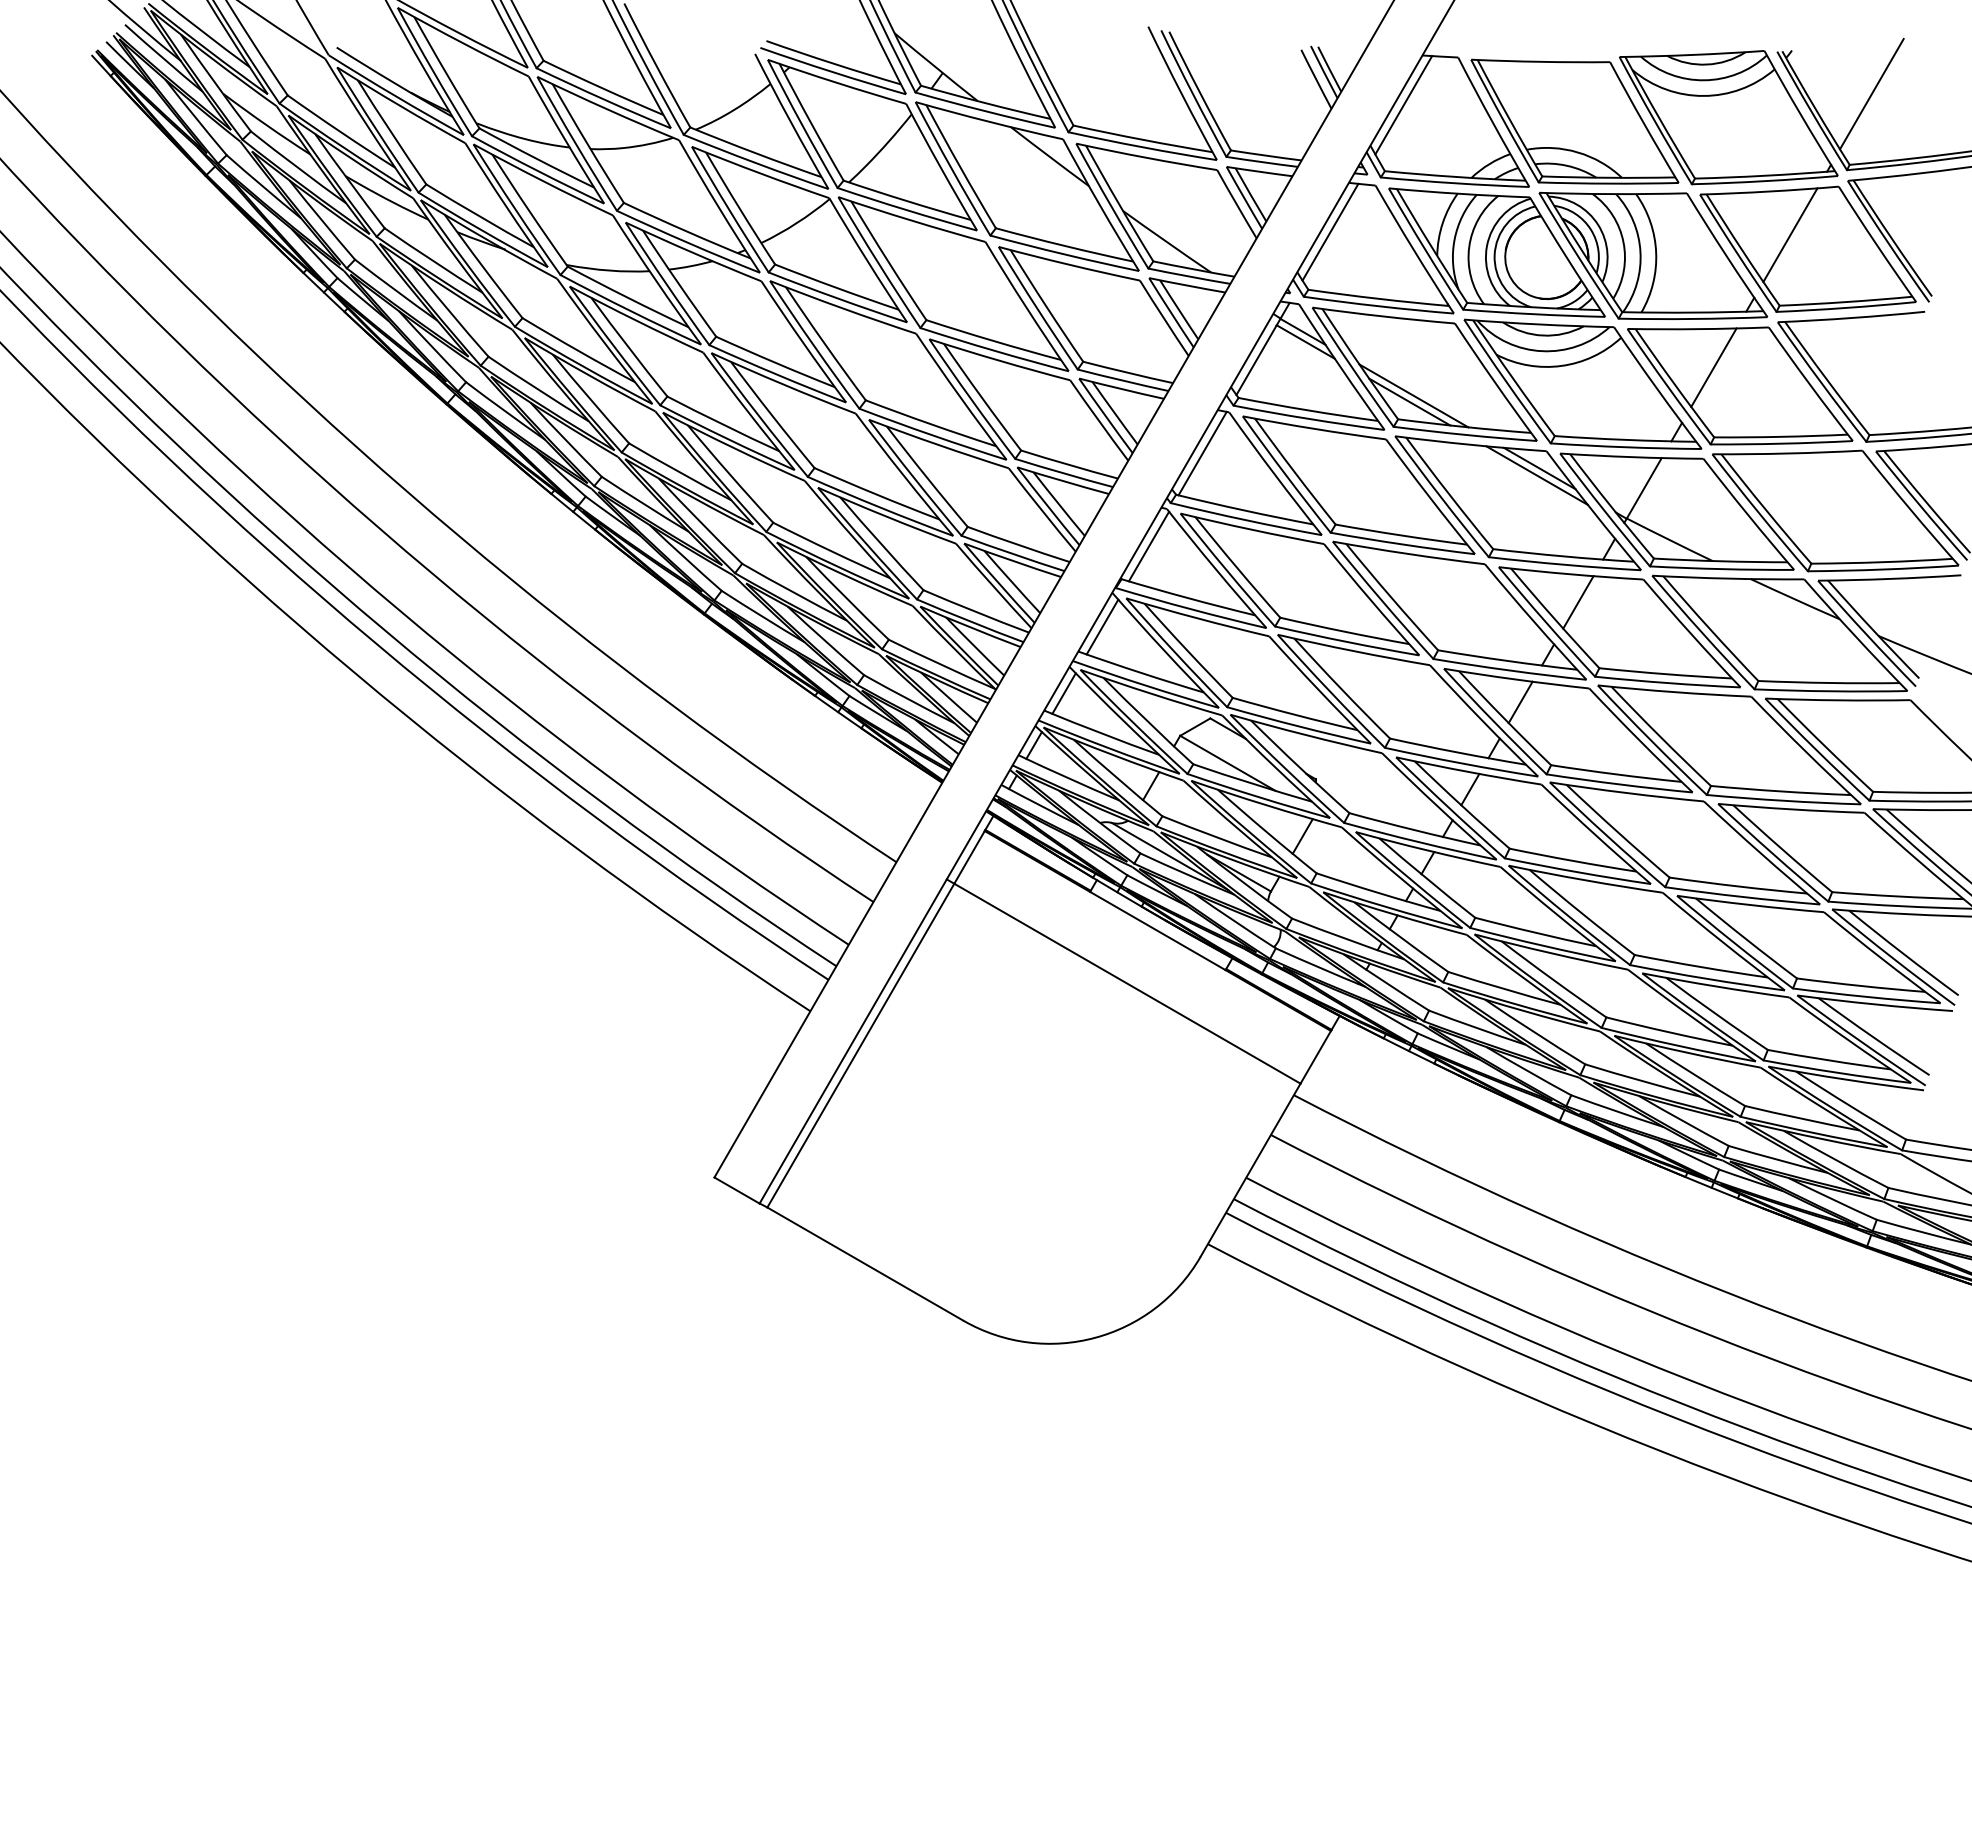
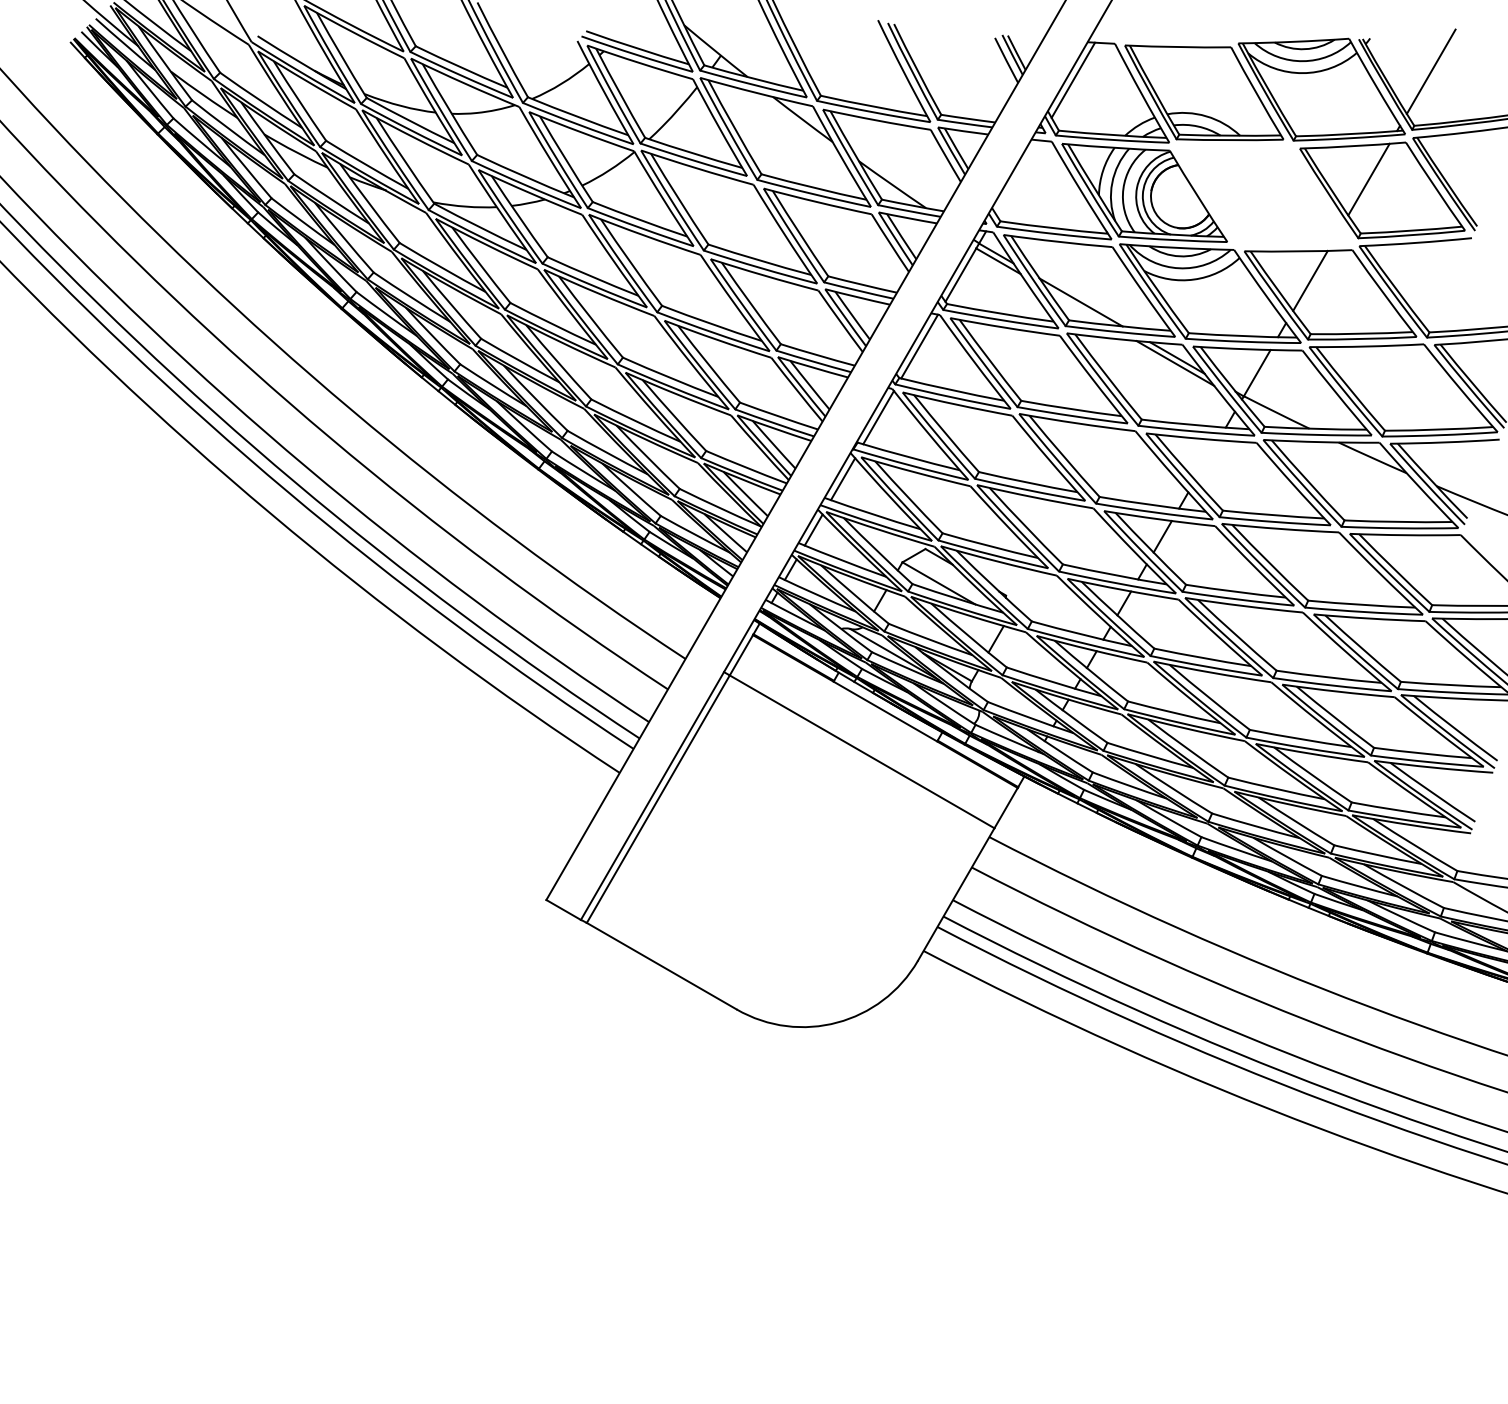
line: (1330, 231) -> (1017, 176), removed
part: (1653, 255) -> (1264, 195), removed
line: (1409, 401) -> (1077, 306), removed
line: (1578, 602) -> (1206, 460), removed

